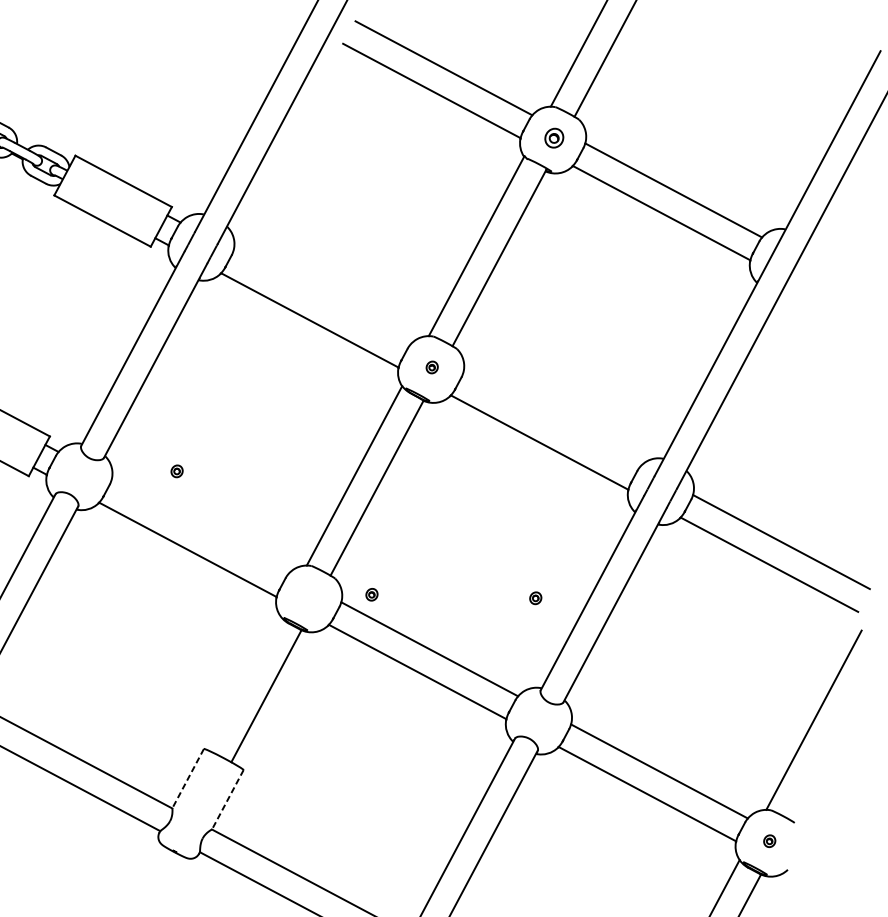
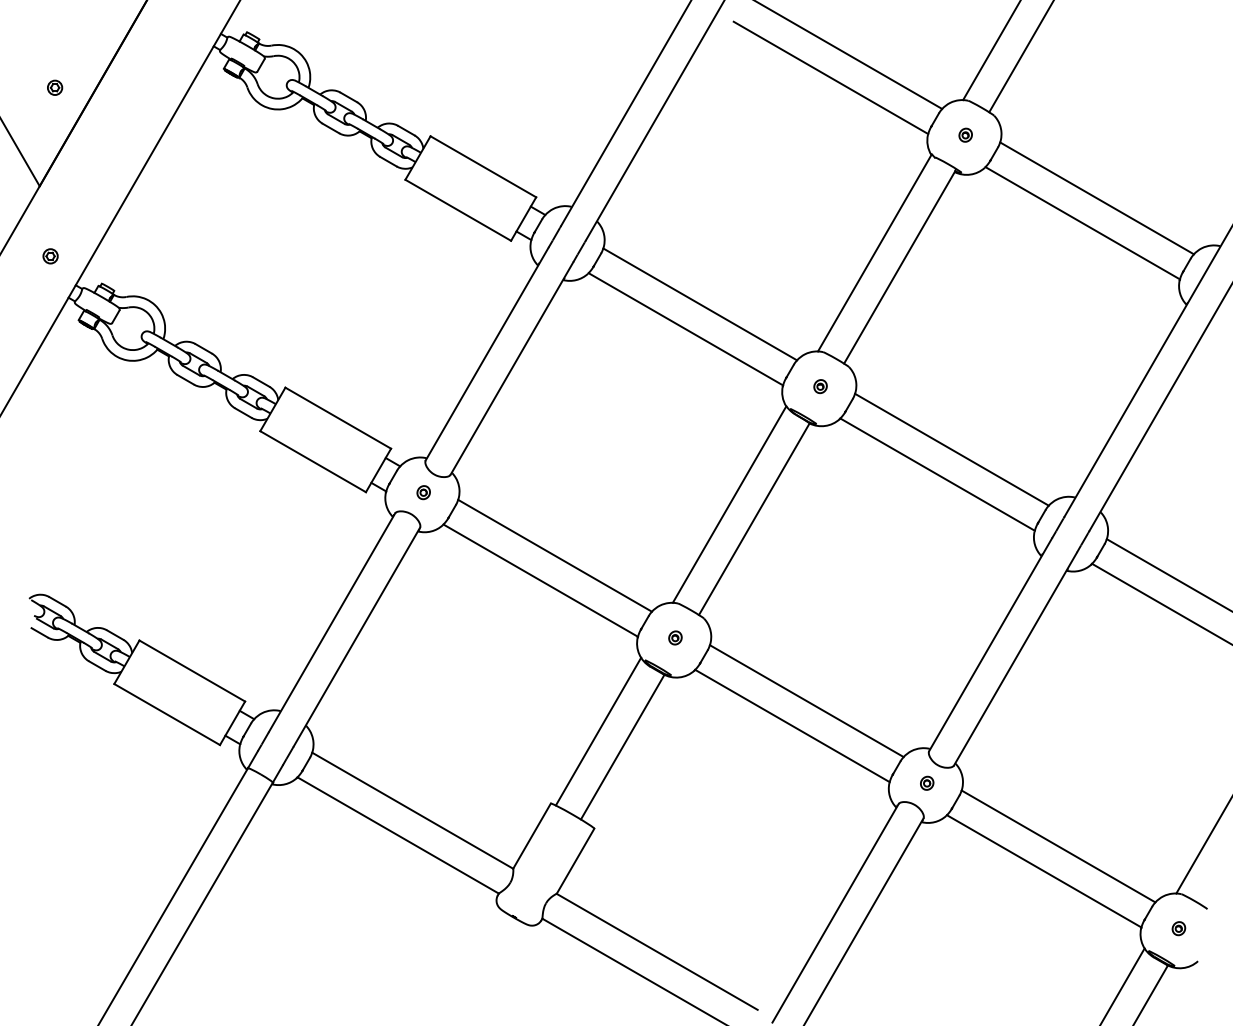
part: (553, 137) -> (965, 134), size x0.62
line: (322, 297) -> (700, 304), added
line: (551, 419) -> (951, 449), added
part: (176, 471) -> (423, 492), moved
line: (199, 526) -> (554, 555), added
part: (371, 594) -> (675, 637), moved
part: (536, 597) -> (927, 782), moved
line: (244, 682) -> (598, 731), added
line: (188, 778) -> (532, 836), dashed -> solid
line: (227, 800) -> (575, 861), dashed -> solid

